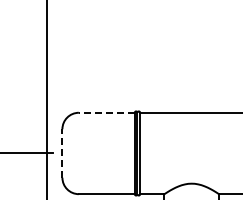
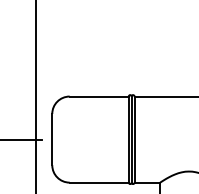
line: (106, 112) -> (98, 96), dashed -> solid
line: (62, 152) -> (52, 138), dashed -> solid

